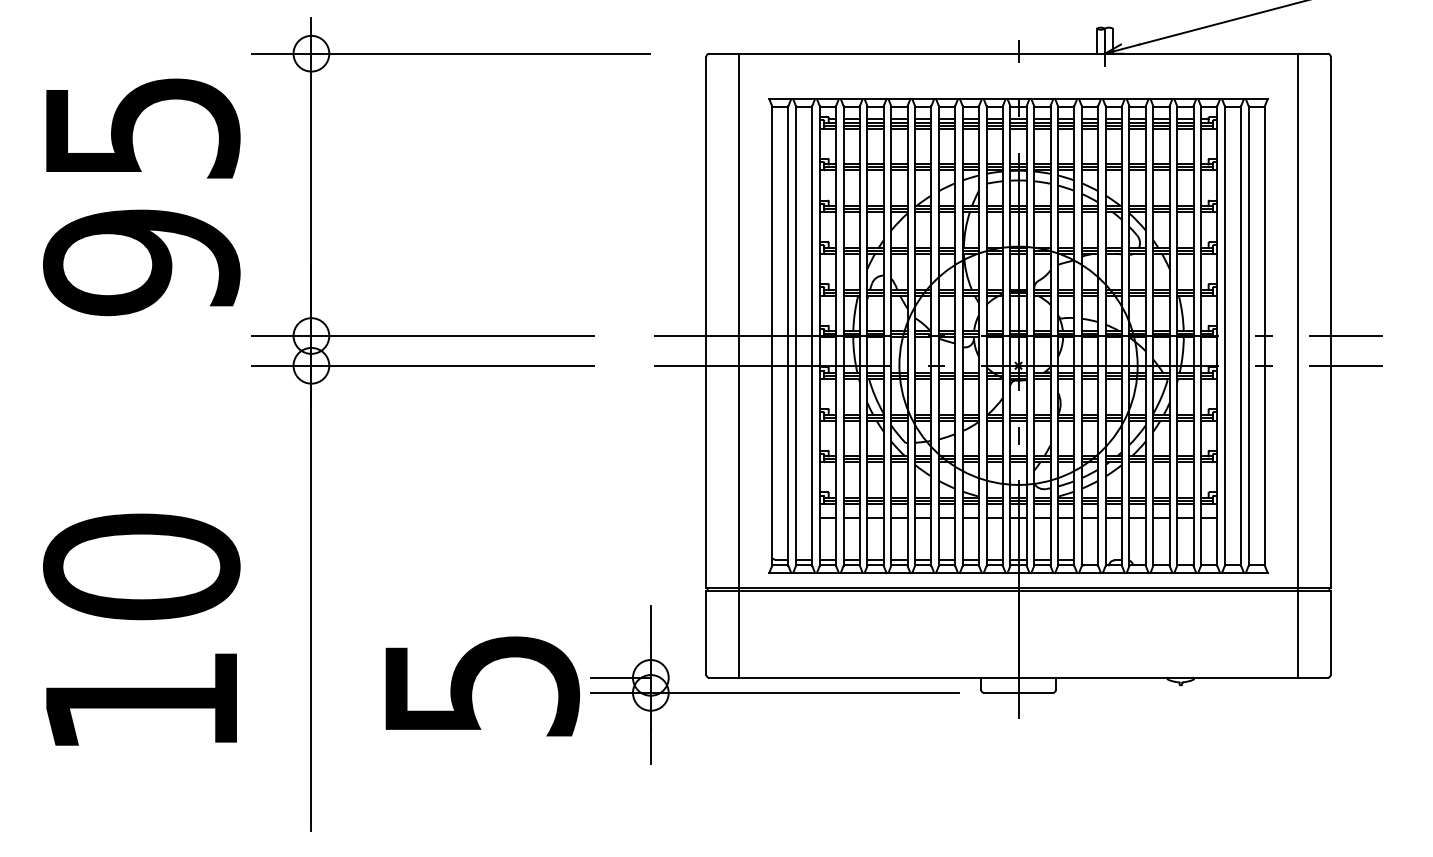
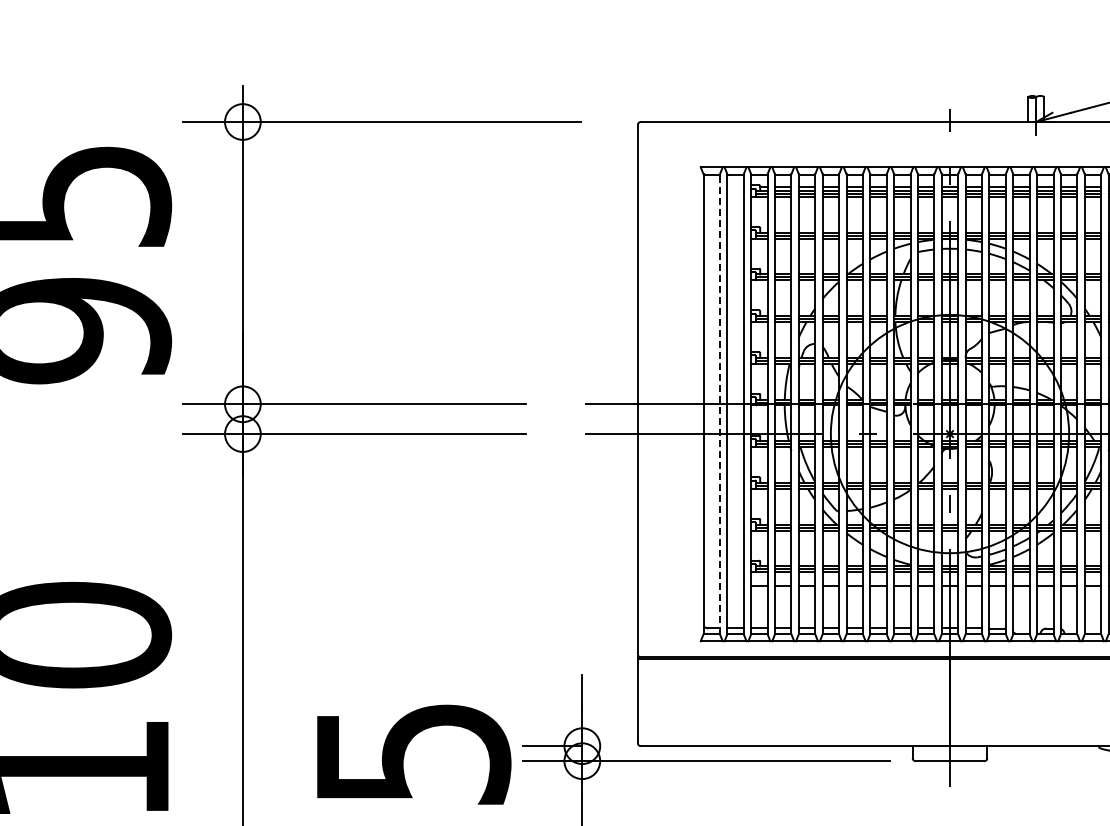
line: (788, 336) -> (719, 404), solid -> dashed
line: (739, 365) -> (670, 433), removed

